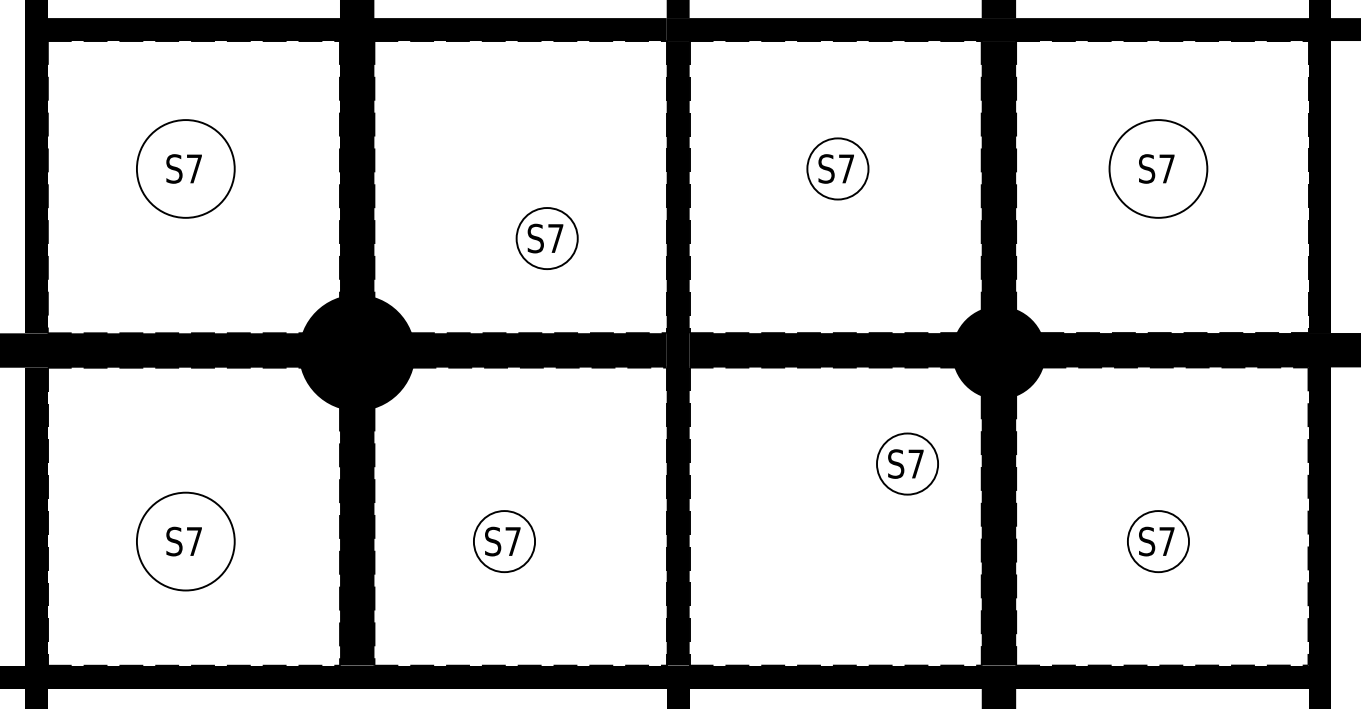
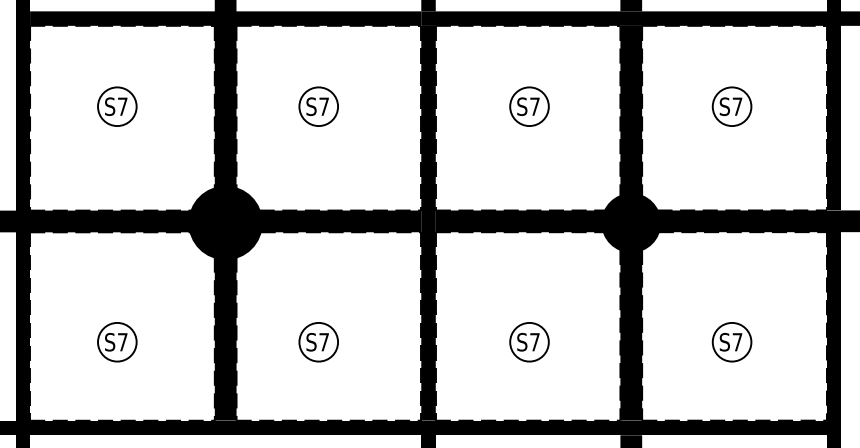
circle: (186, 168) -> (117, 106), size x0.62
circle: (1157, 168) -> (731, 106), size x0.62
part: (546, 238) -> (318, 106), moved
part: (907, 464) -> (529, 342), moved
circle: (186, 540) -> (117, 341), size x0.62

